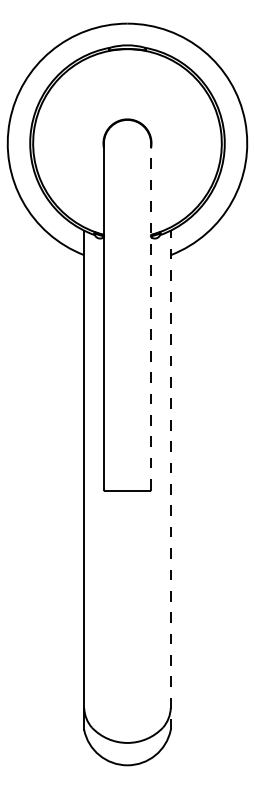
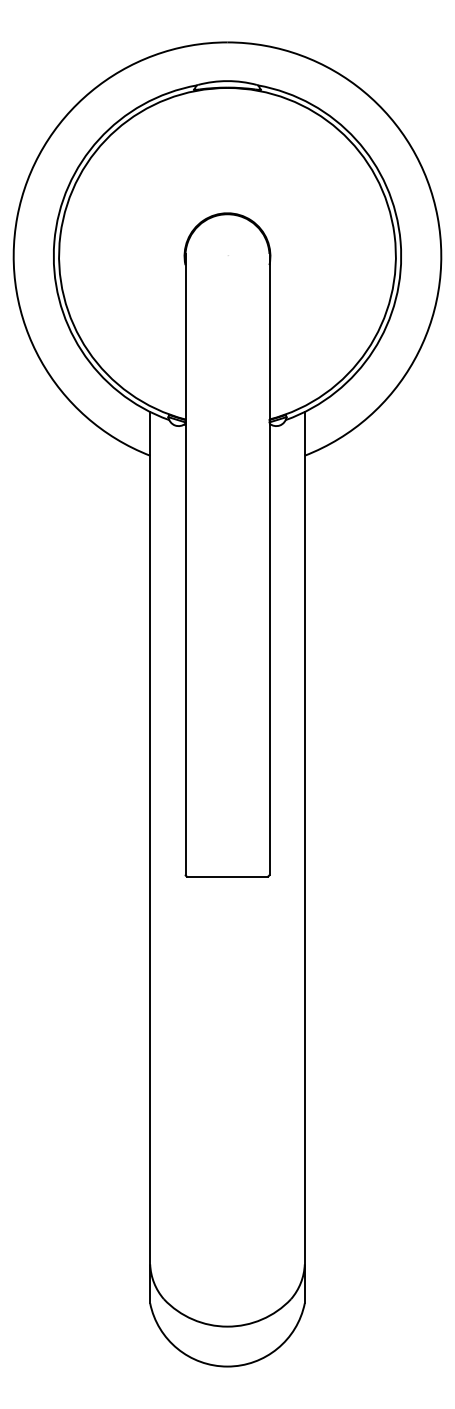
line: (151, 315) -> (270, 563), dashed -> solid
line: (170, 480) -> (304, 858), dashed -> solid

